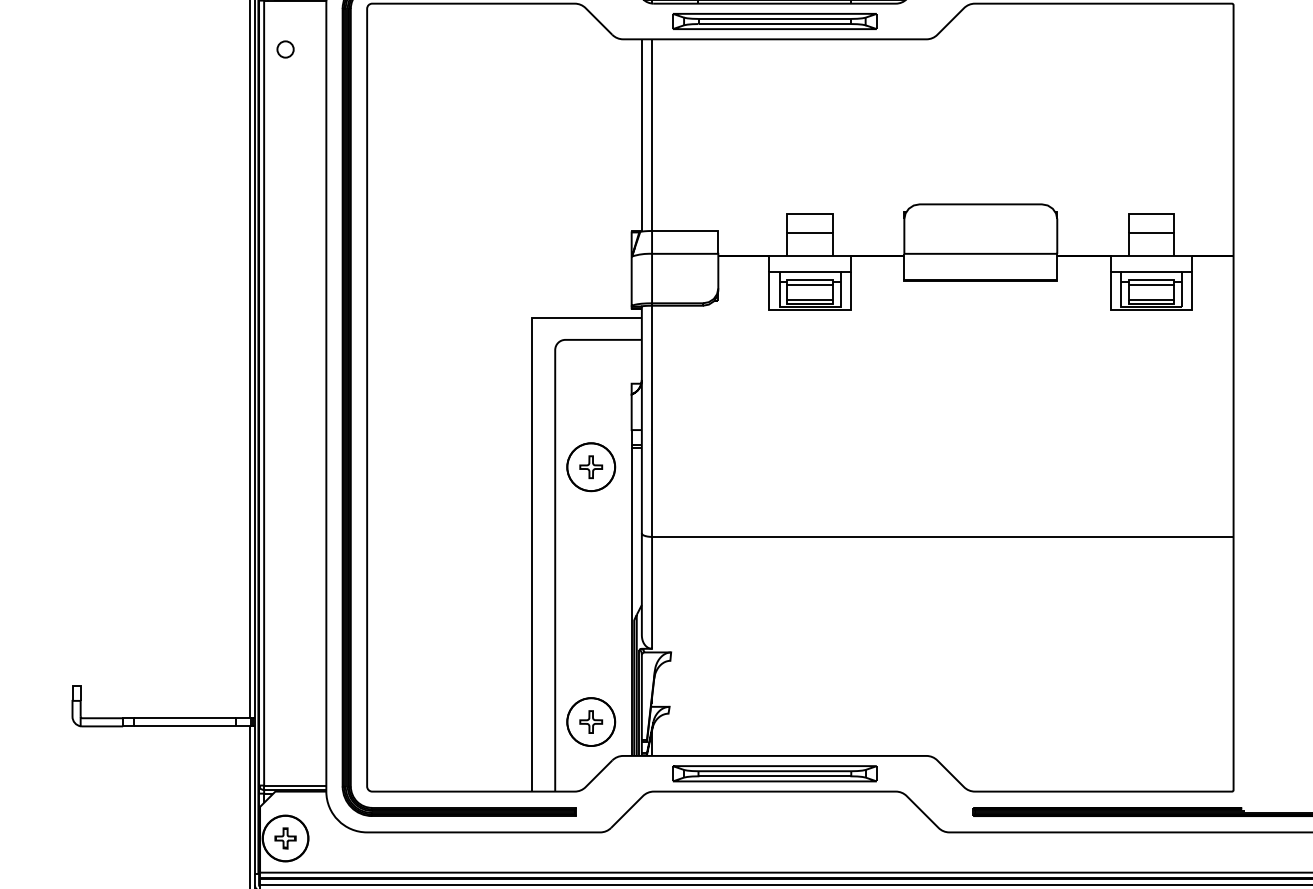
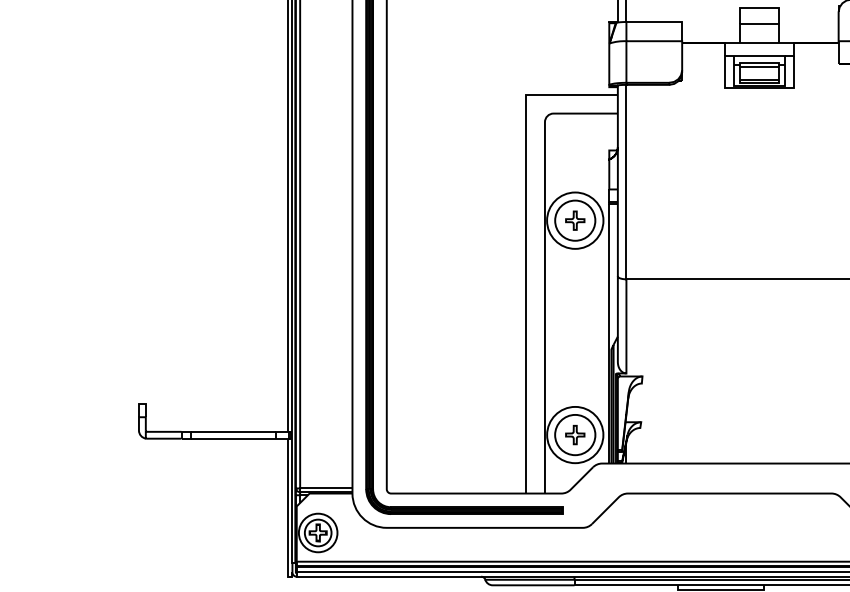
circle: (591, 467) -> (575, 220), size x1.4
circle: (591, 721) -> (575, 434), size x1.4
part: (774, 773) -> (729, 478), removed
circle: (285, 838) -> (318, 532), size x0.7

